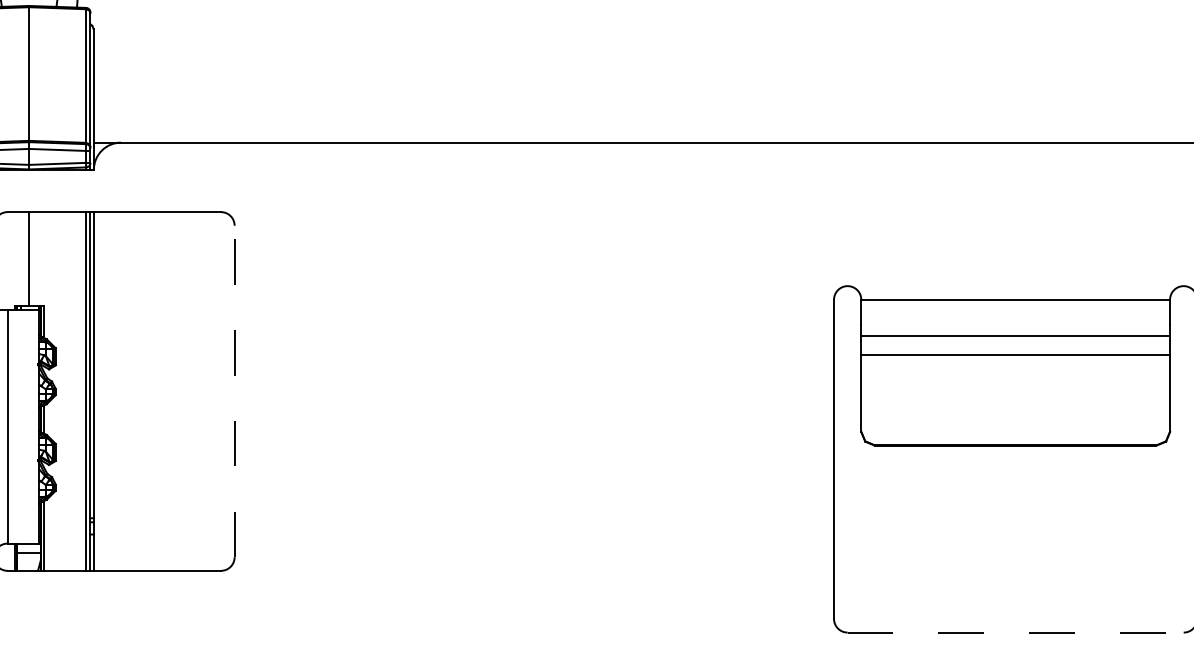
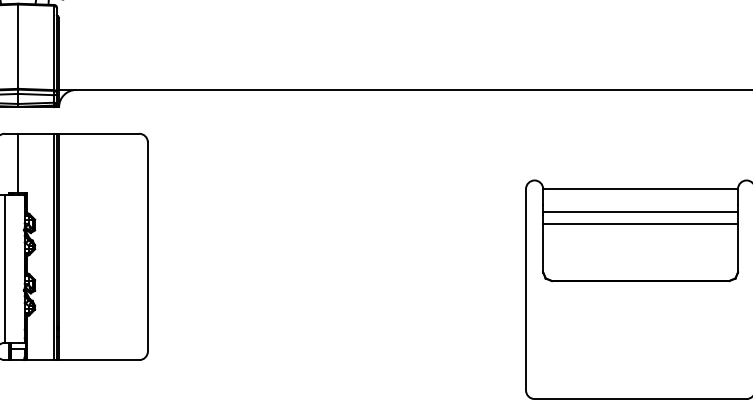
line: (233, 390) -> (147, 246), dashed -> solid
line: (1015, 633) -> (640, 399), dashed -> solid

